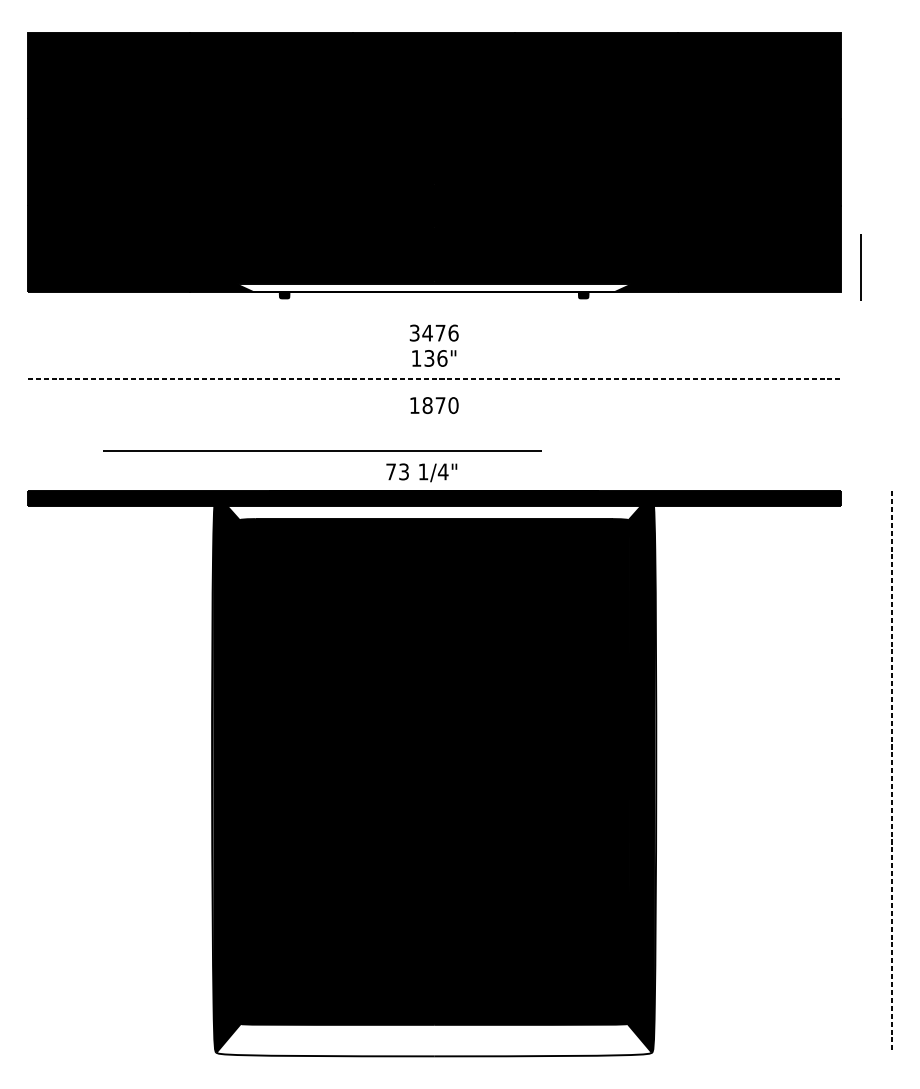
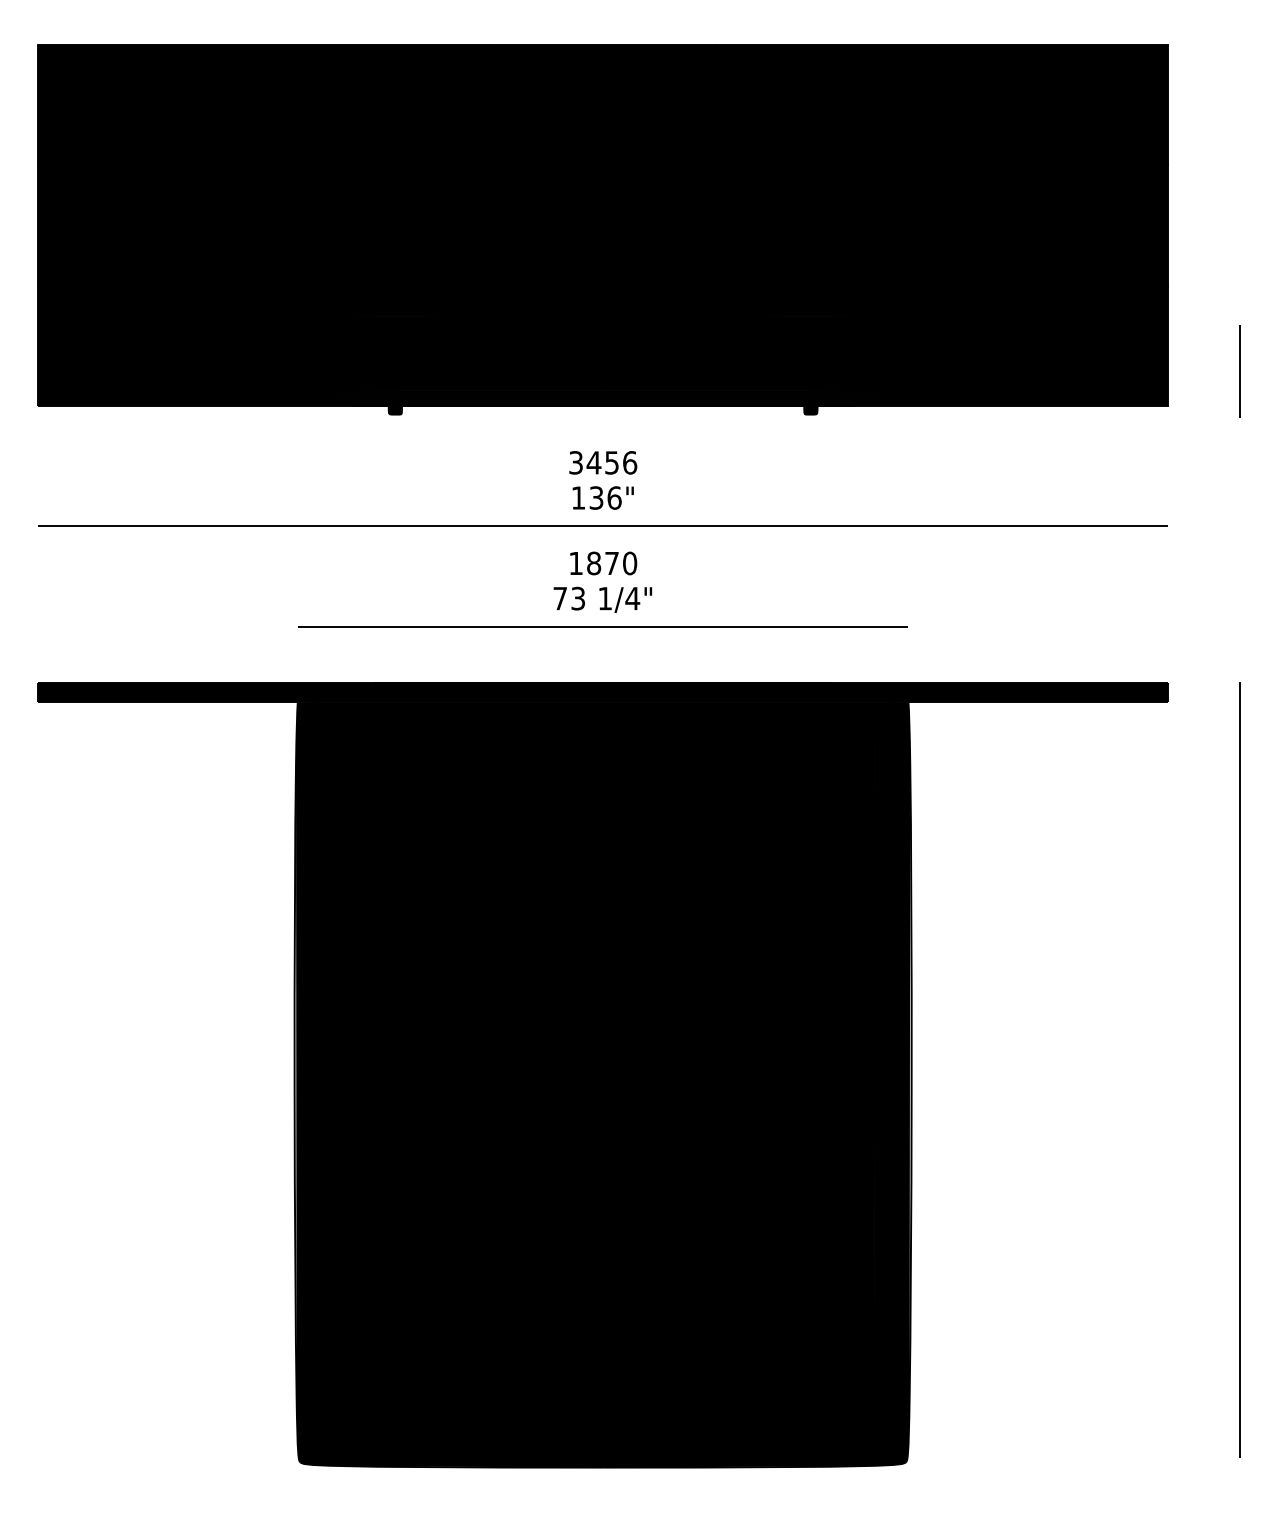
line: (860, 267) -> (1239, 371), moved
fill: (434, 287) -> (603, 399), added
text: (440, 332) -> (611, 462), 3476 -> 3456
line: (434, 378) -> (603, 526), dashed -> solid
line: (322, 450) -> (602, 626), moved
text: (421, 472) -> (602, 599), moved
fill: (433, 512) -> (602, 712), added
line: (892, 770) -> (1239, 1070), dashed -> solid
fill: (433, 1039) -> (602, 1444), added

